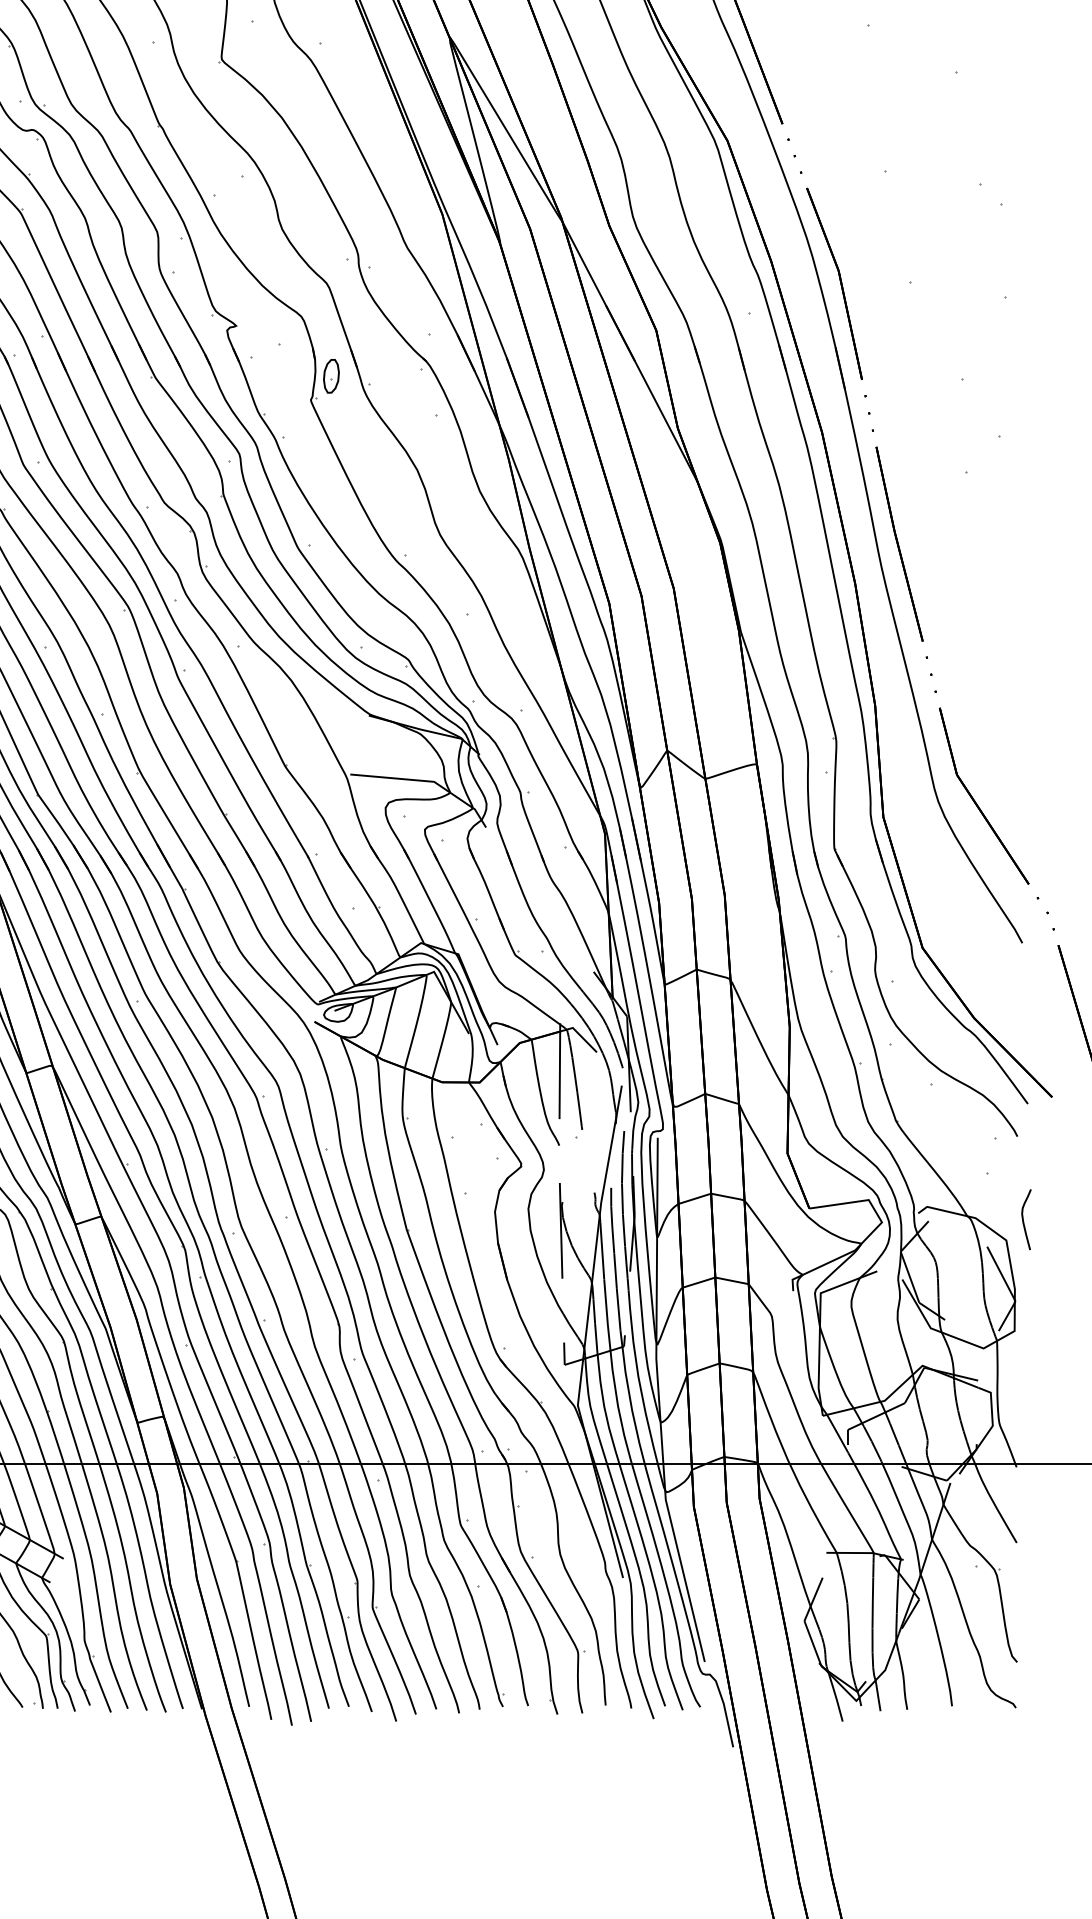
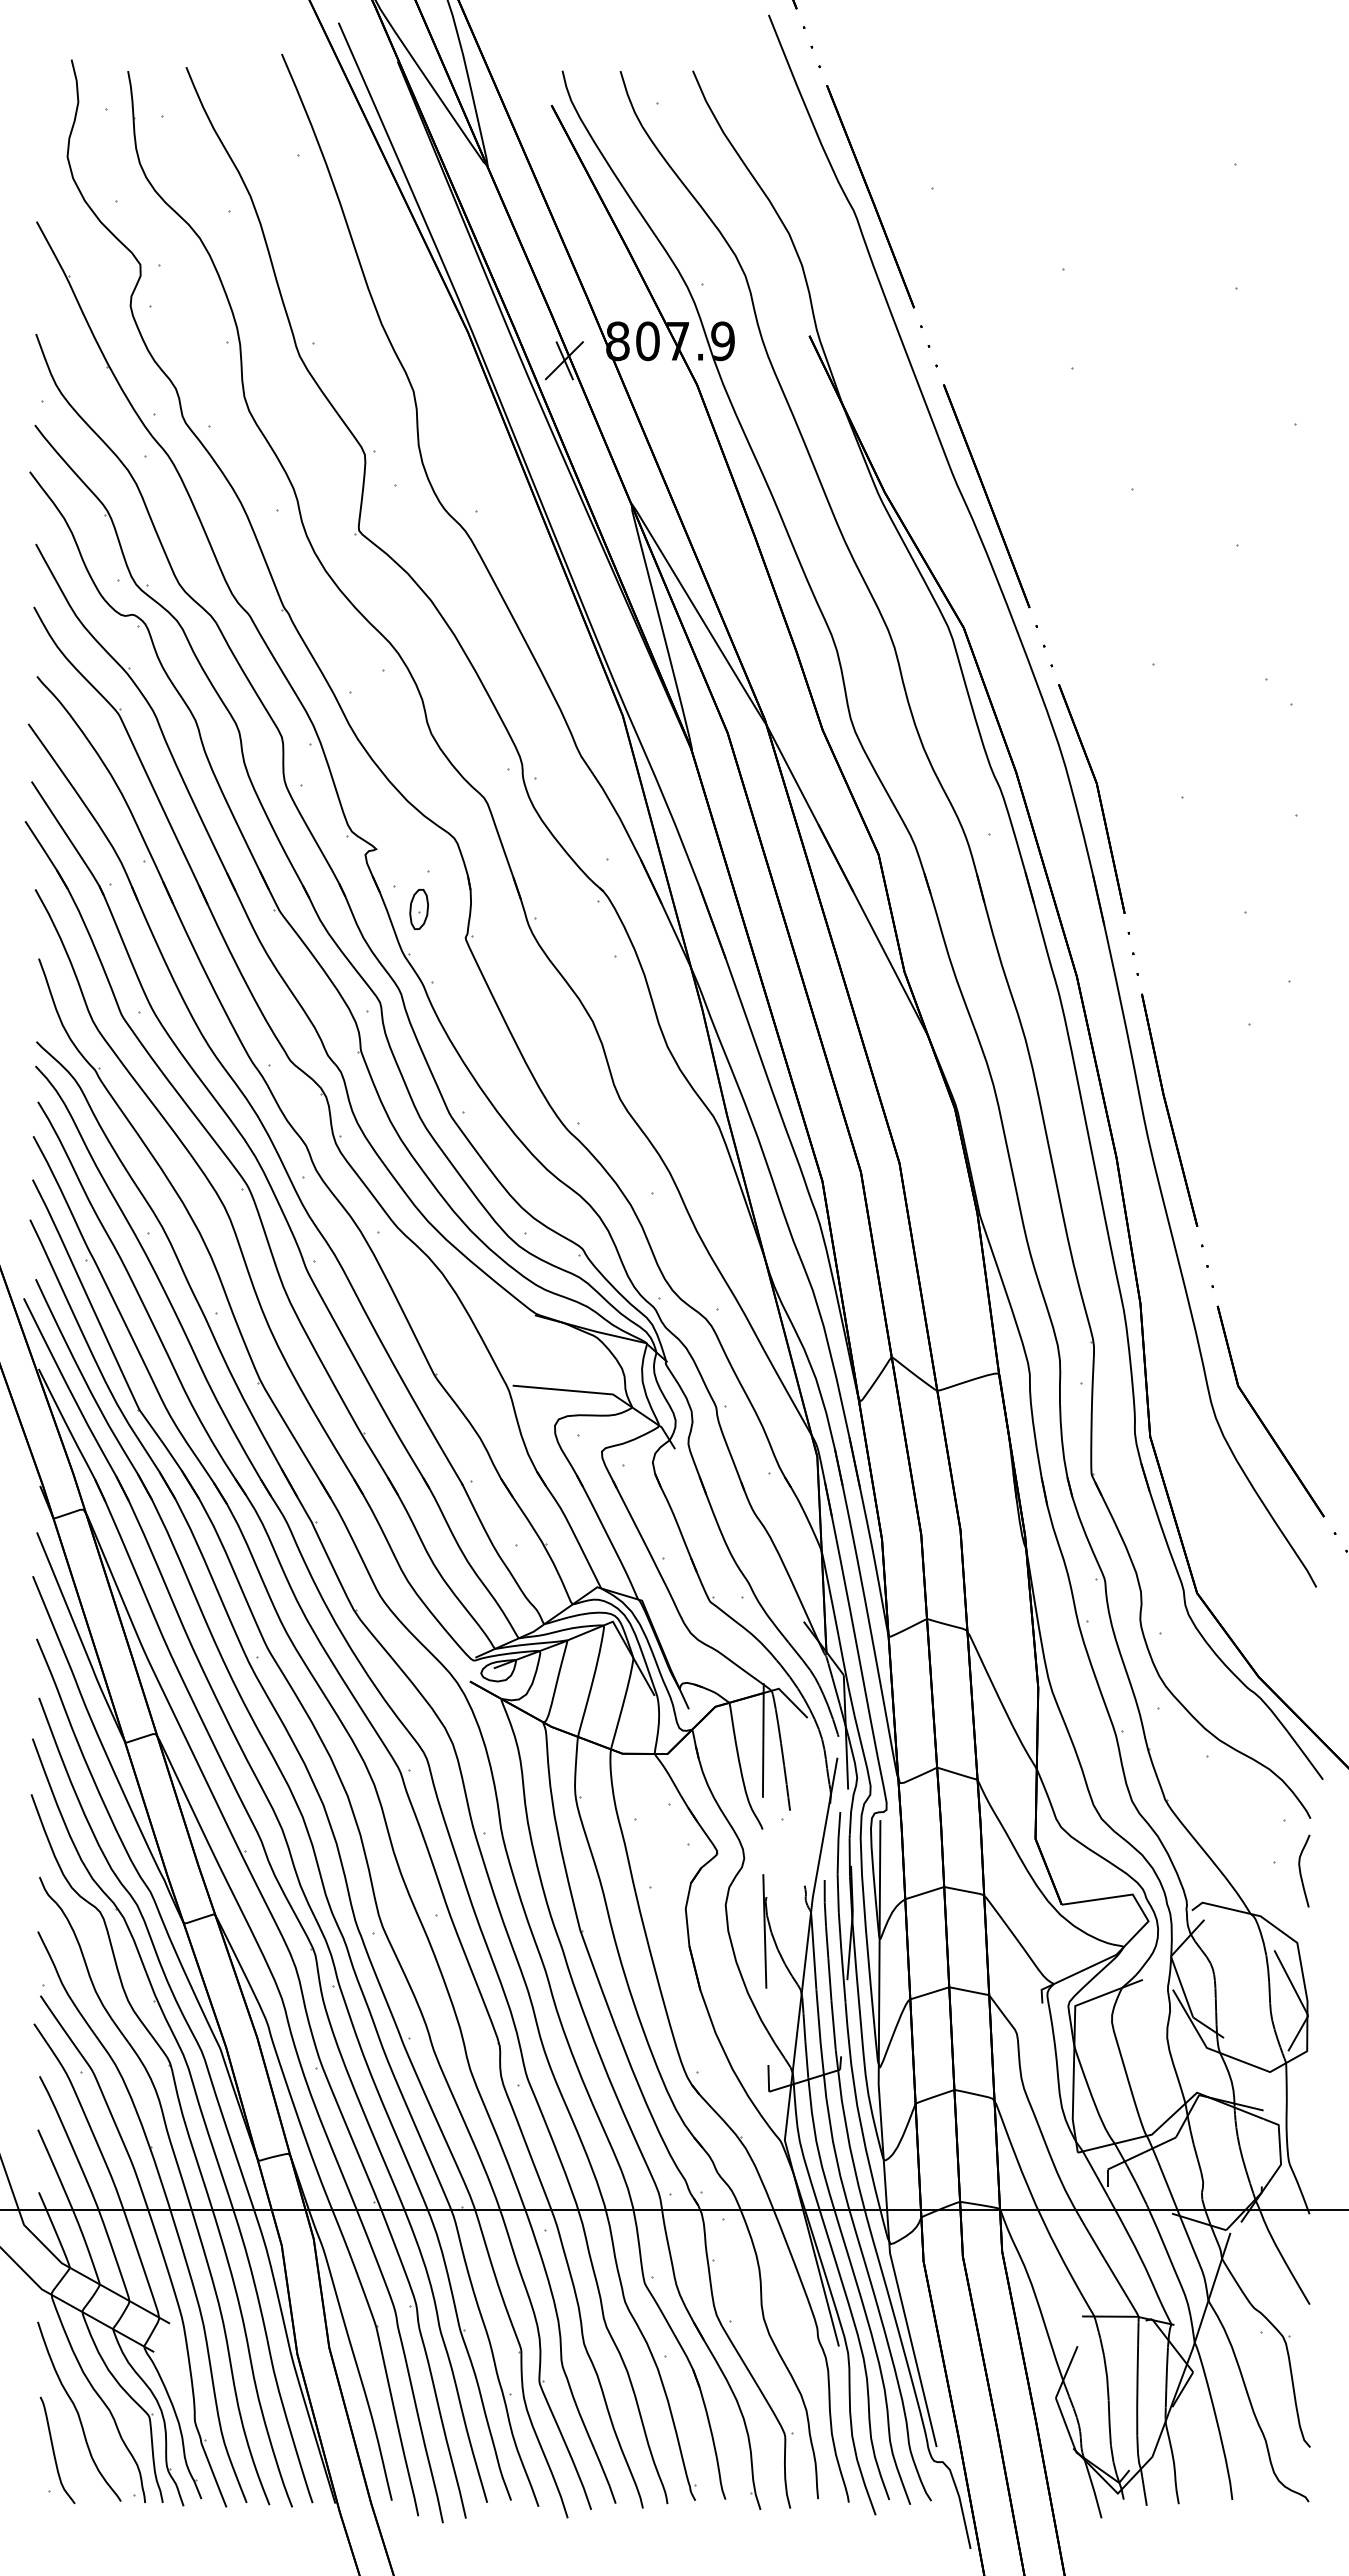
part: (330, 376) -> (418, 909), moved
curve: (1024, 1220) -> (1301, 1871), moved

